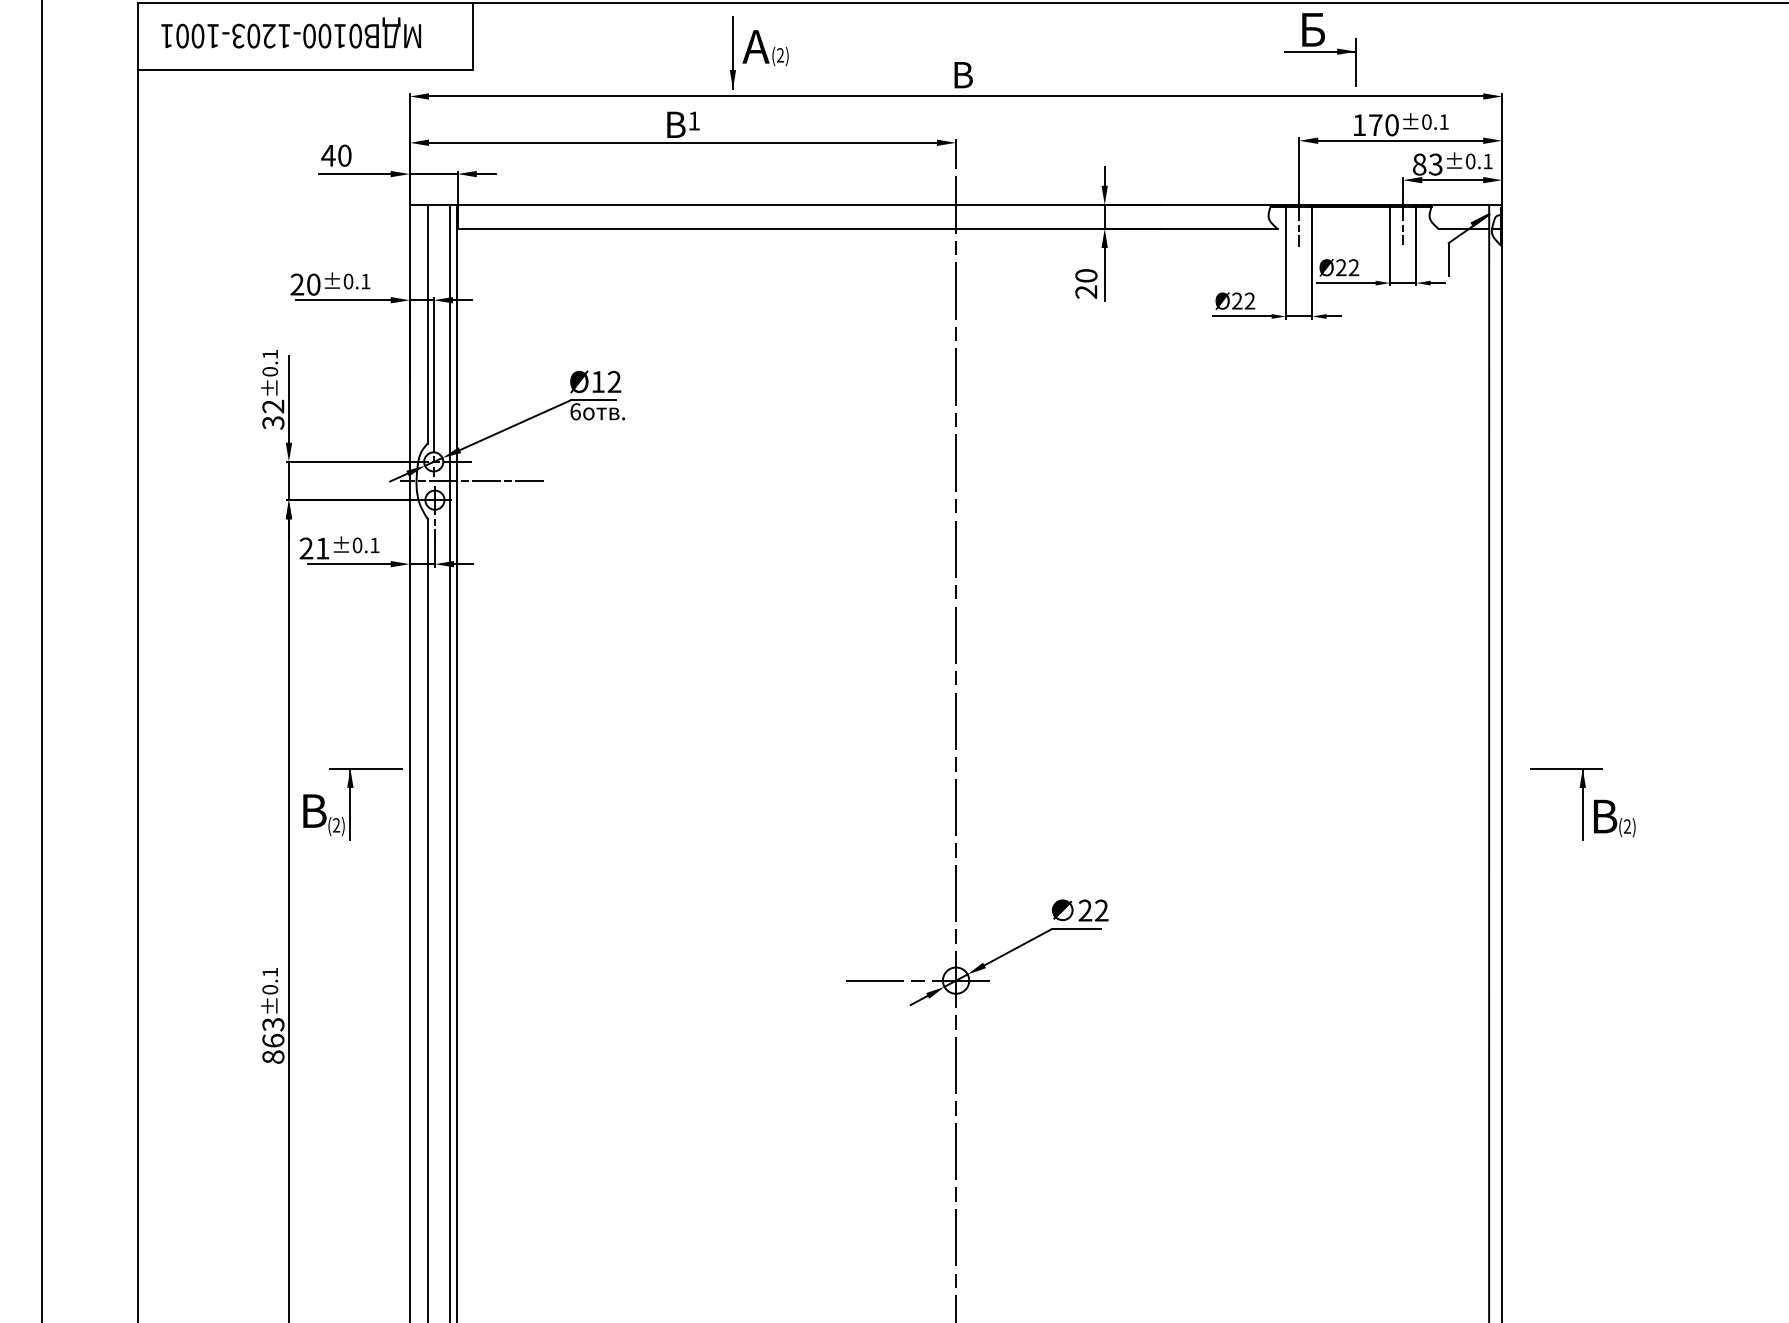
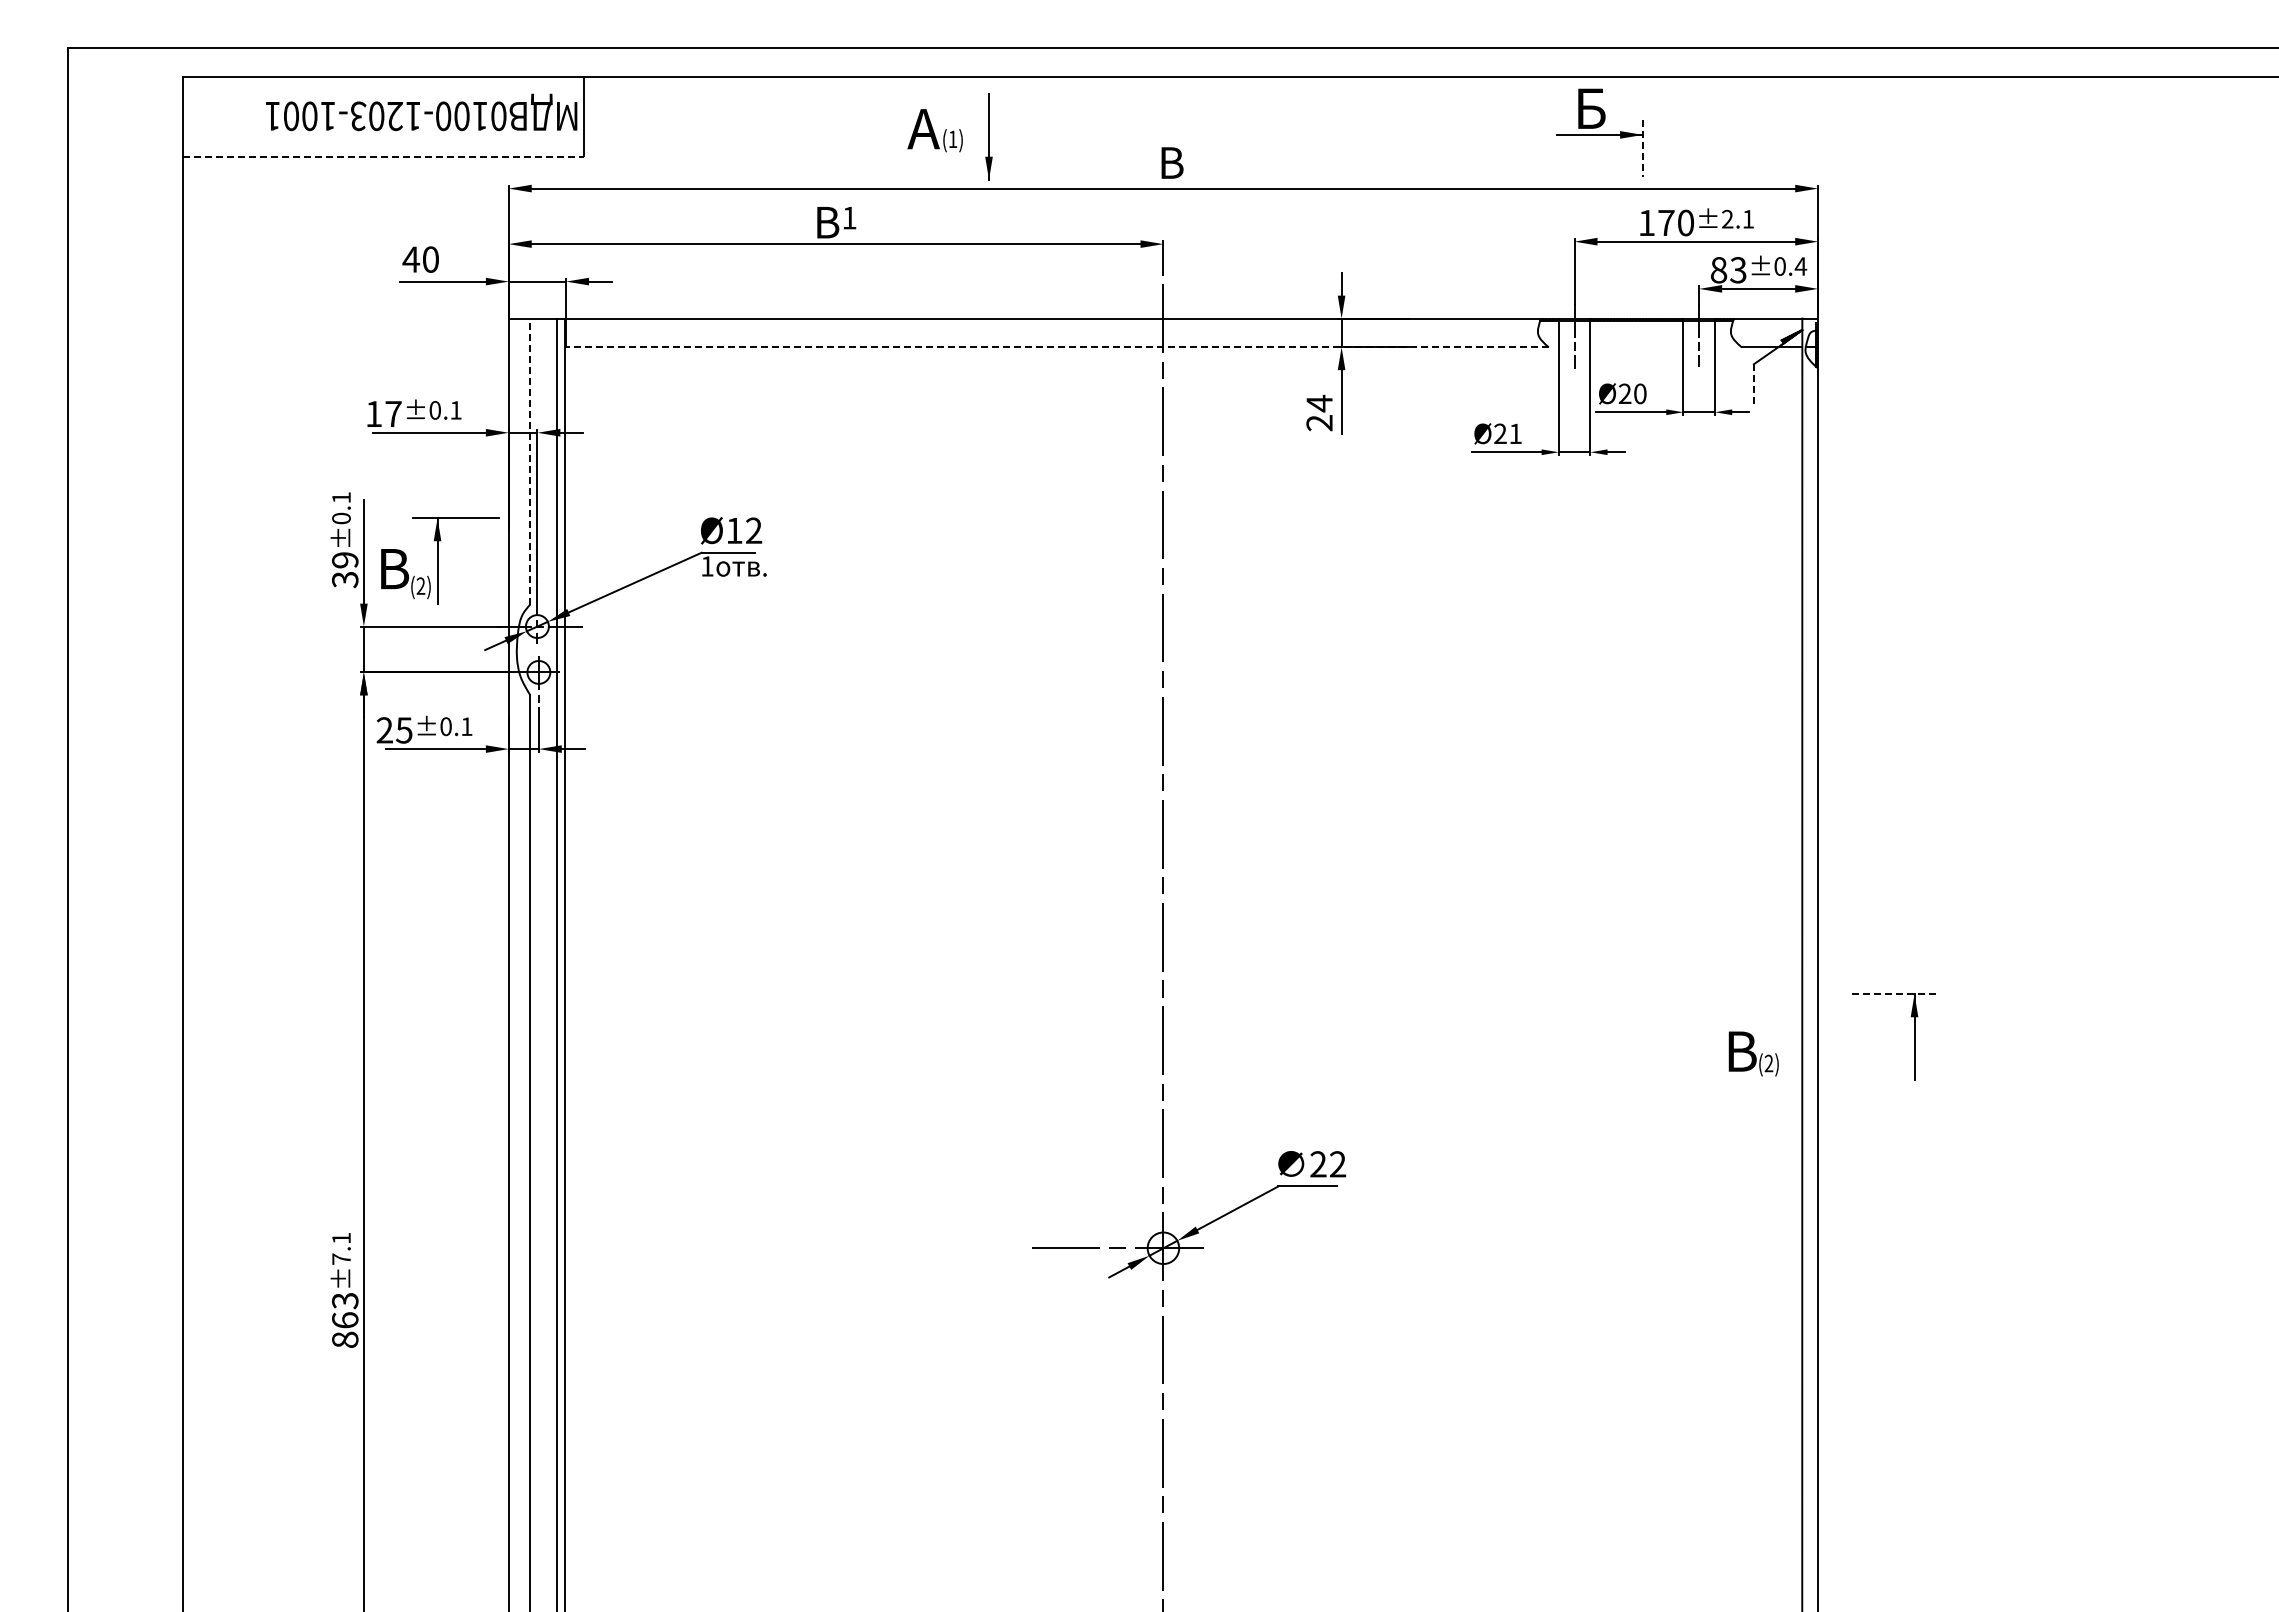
text: (291, 32) -> (421, 112), moved
part: (732, 53) -> (988, 136), moved
text: (780, 54) -> (952, 138), (2) -> (1)
line: (1356, 63) -> (1643, 148), solid -> dashed
line: (305, 70) -> (383, 157), solid -> dashed
text: (1426, 122) -> (1727, 219), ±0.1 -> ±2.1
text: (1487, 161) -> (1800, 266), ±0.1 -> ±0.4
line: (866, 229) -> (1056, 347), solid -> dashed
line: (1448, 259) -> (1753, 384), solid -> dashed
text: (1354, 267) -> (1640, 393), Ø22 -> Ø20
text: (1086, 275) -> (1319, 403), 20 -> 24
text: (305, 284) -> (383, 413), 20 -> 17
text: (1249, 300) -> (1515, 433), Ø22 -> Ø21
line: (427, 324) -> (530, 461), solid -> dashed
text: (273, 406) -> (345, 560), 32 -> 39
text: (575, 411) -> (707, 566), 6 -> 1
line: (472, 481) -> (583, 649), removed
text: (322, 548) -> (404, 730), 21 -> 25
line: (1566, 768) -> (1894, 994), solid -> dashed
part: (352, 803) -> (440, 560), moved
text: (1614, 818) -> (1753, 1053), moved
text: (270, 989) -> (341, 1258), ±0.1 -> ±7.1

